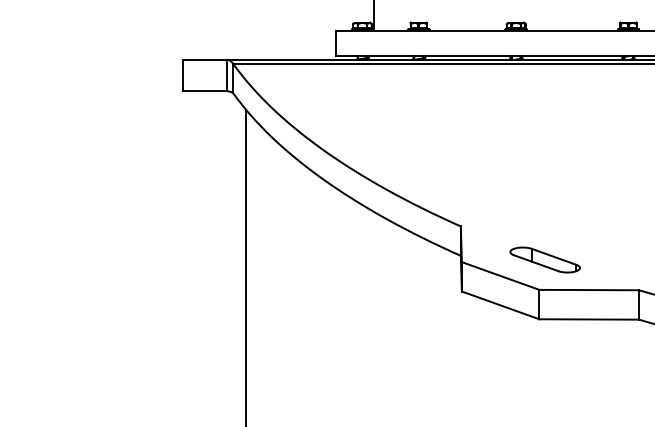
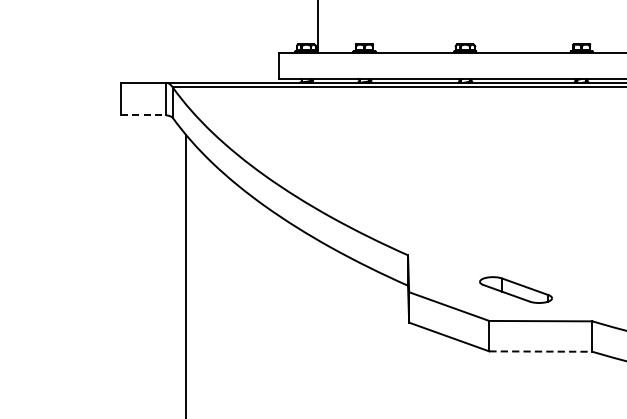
line: (205, 91) -> (143, 115), solid -> dashed
part: (544, 259) -> (515, 289), moved
line: (589, 319) -> (541, 351), solid -> dashed

